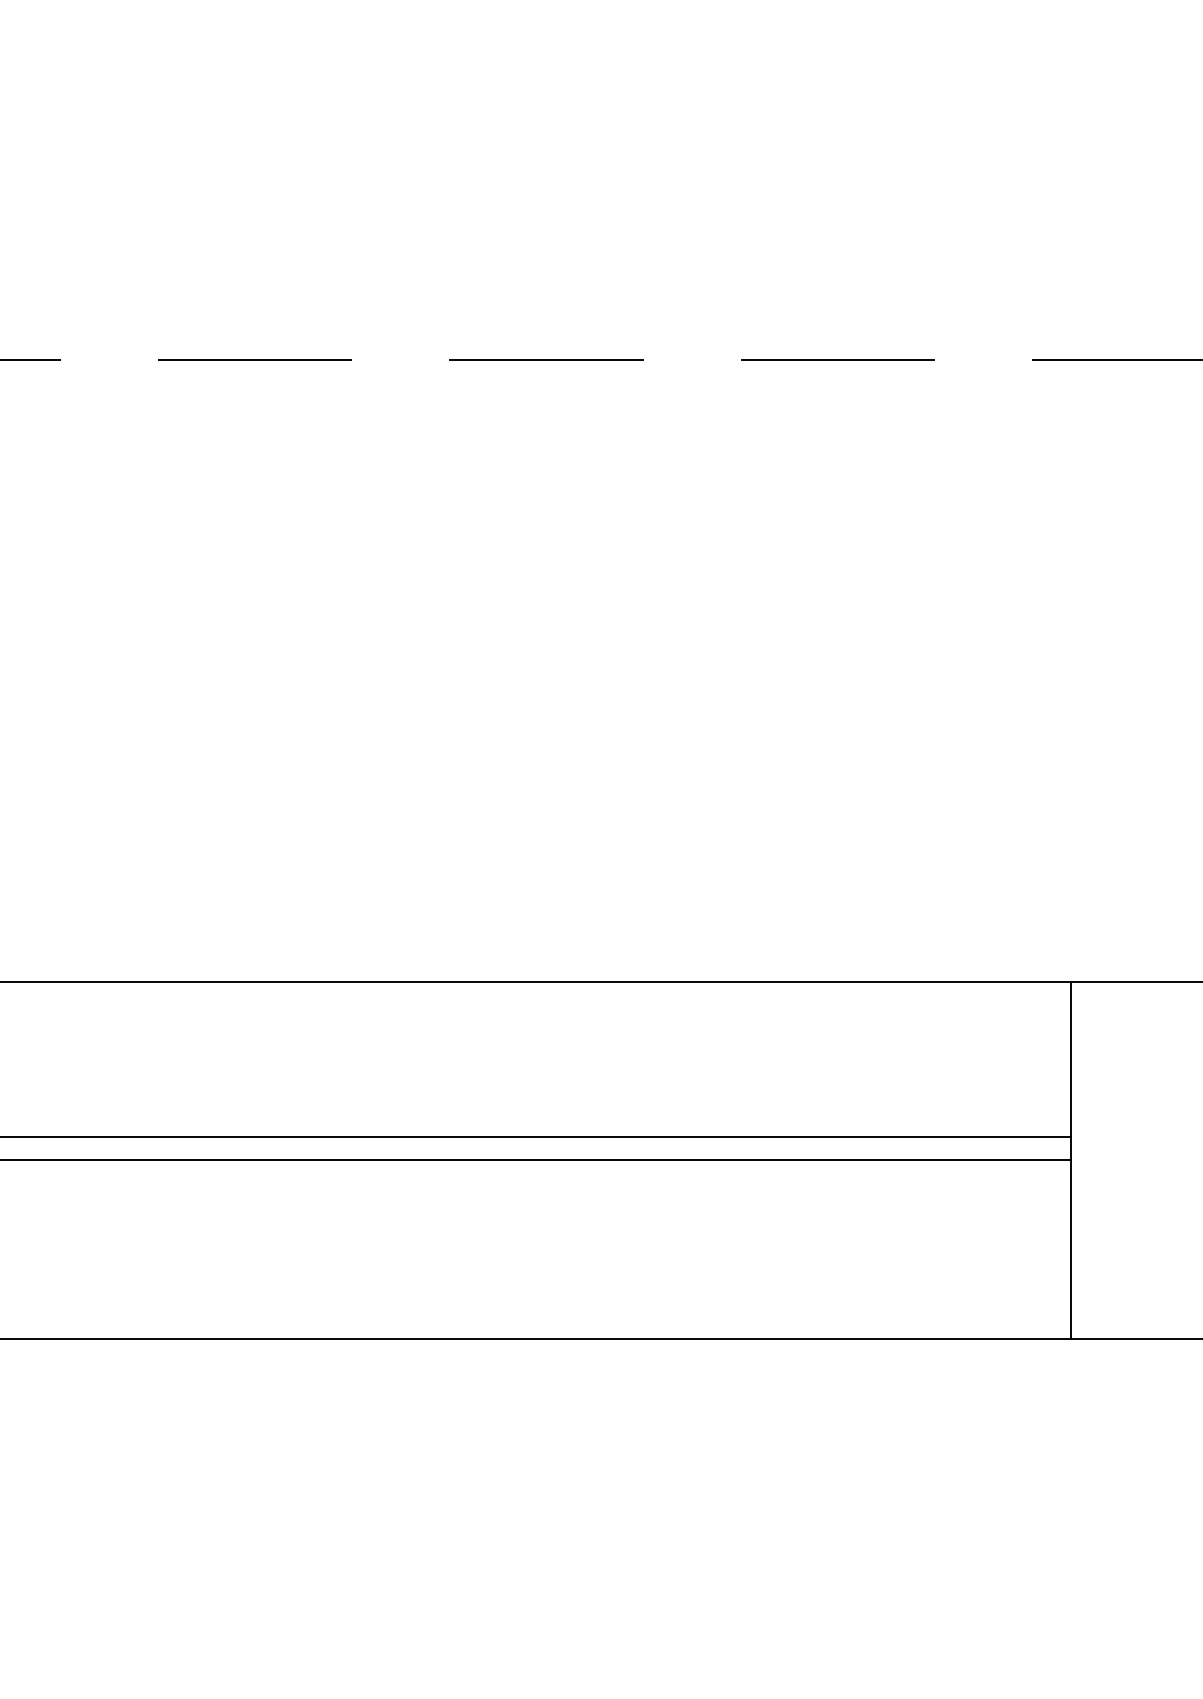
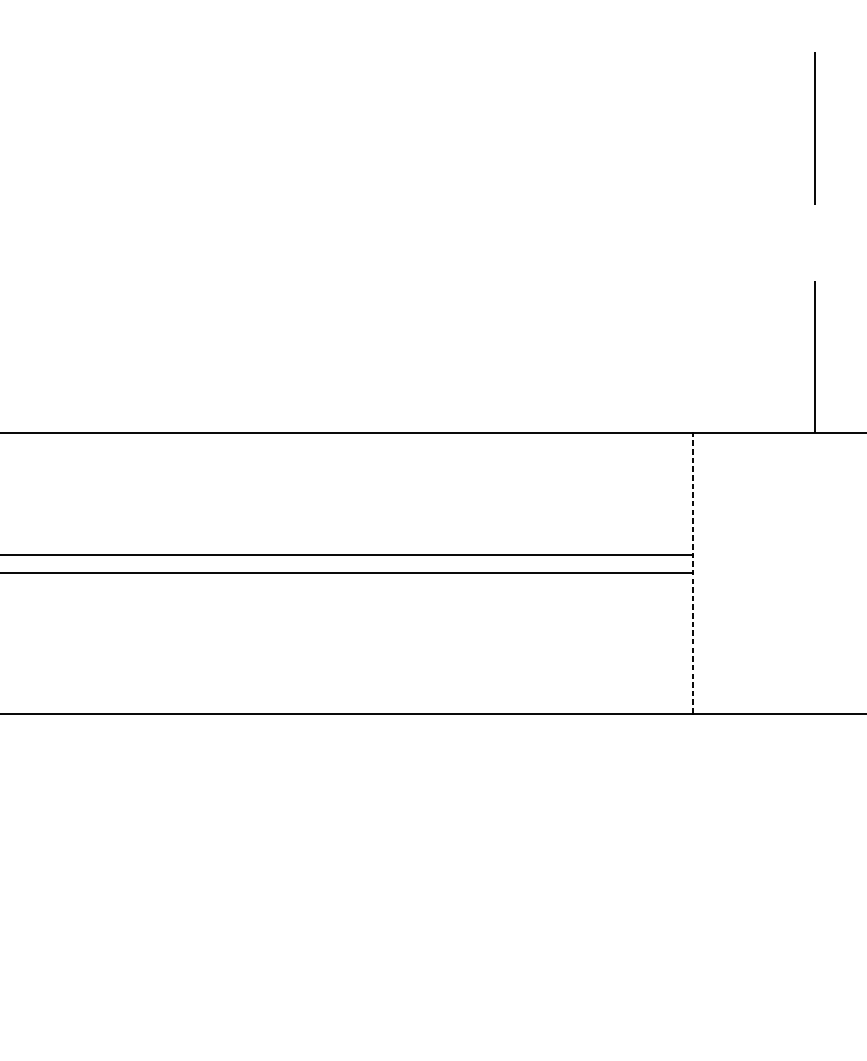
line: (1070, 1160) -> (692, 573), solid -> dashed

